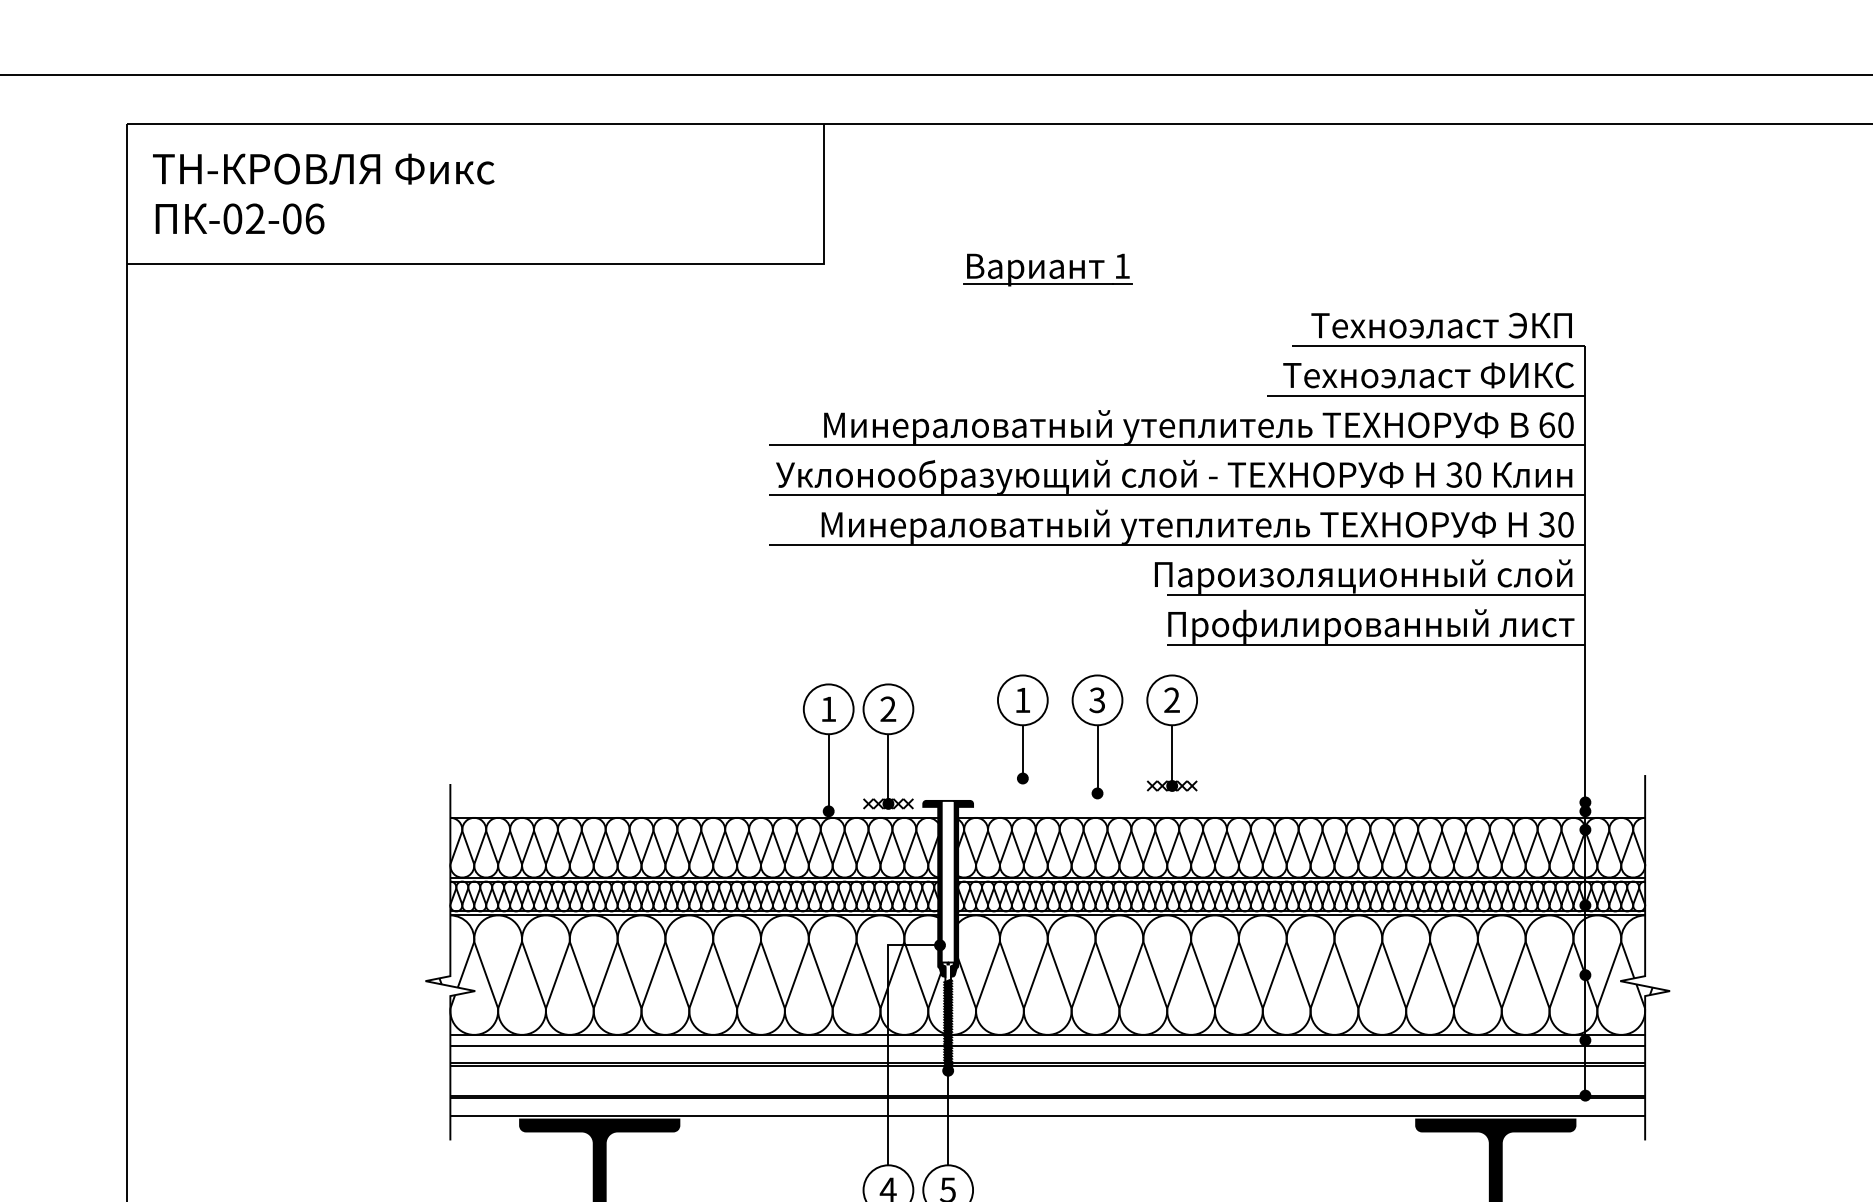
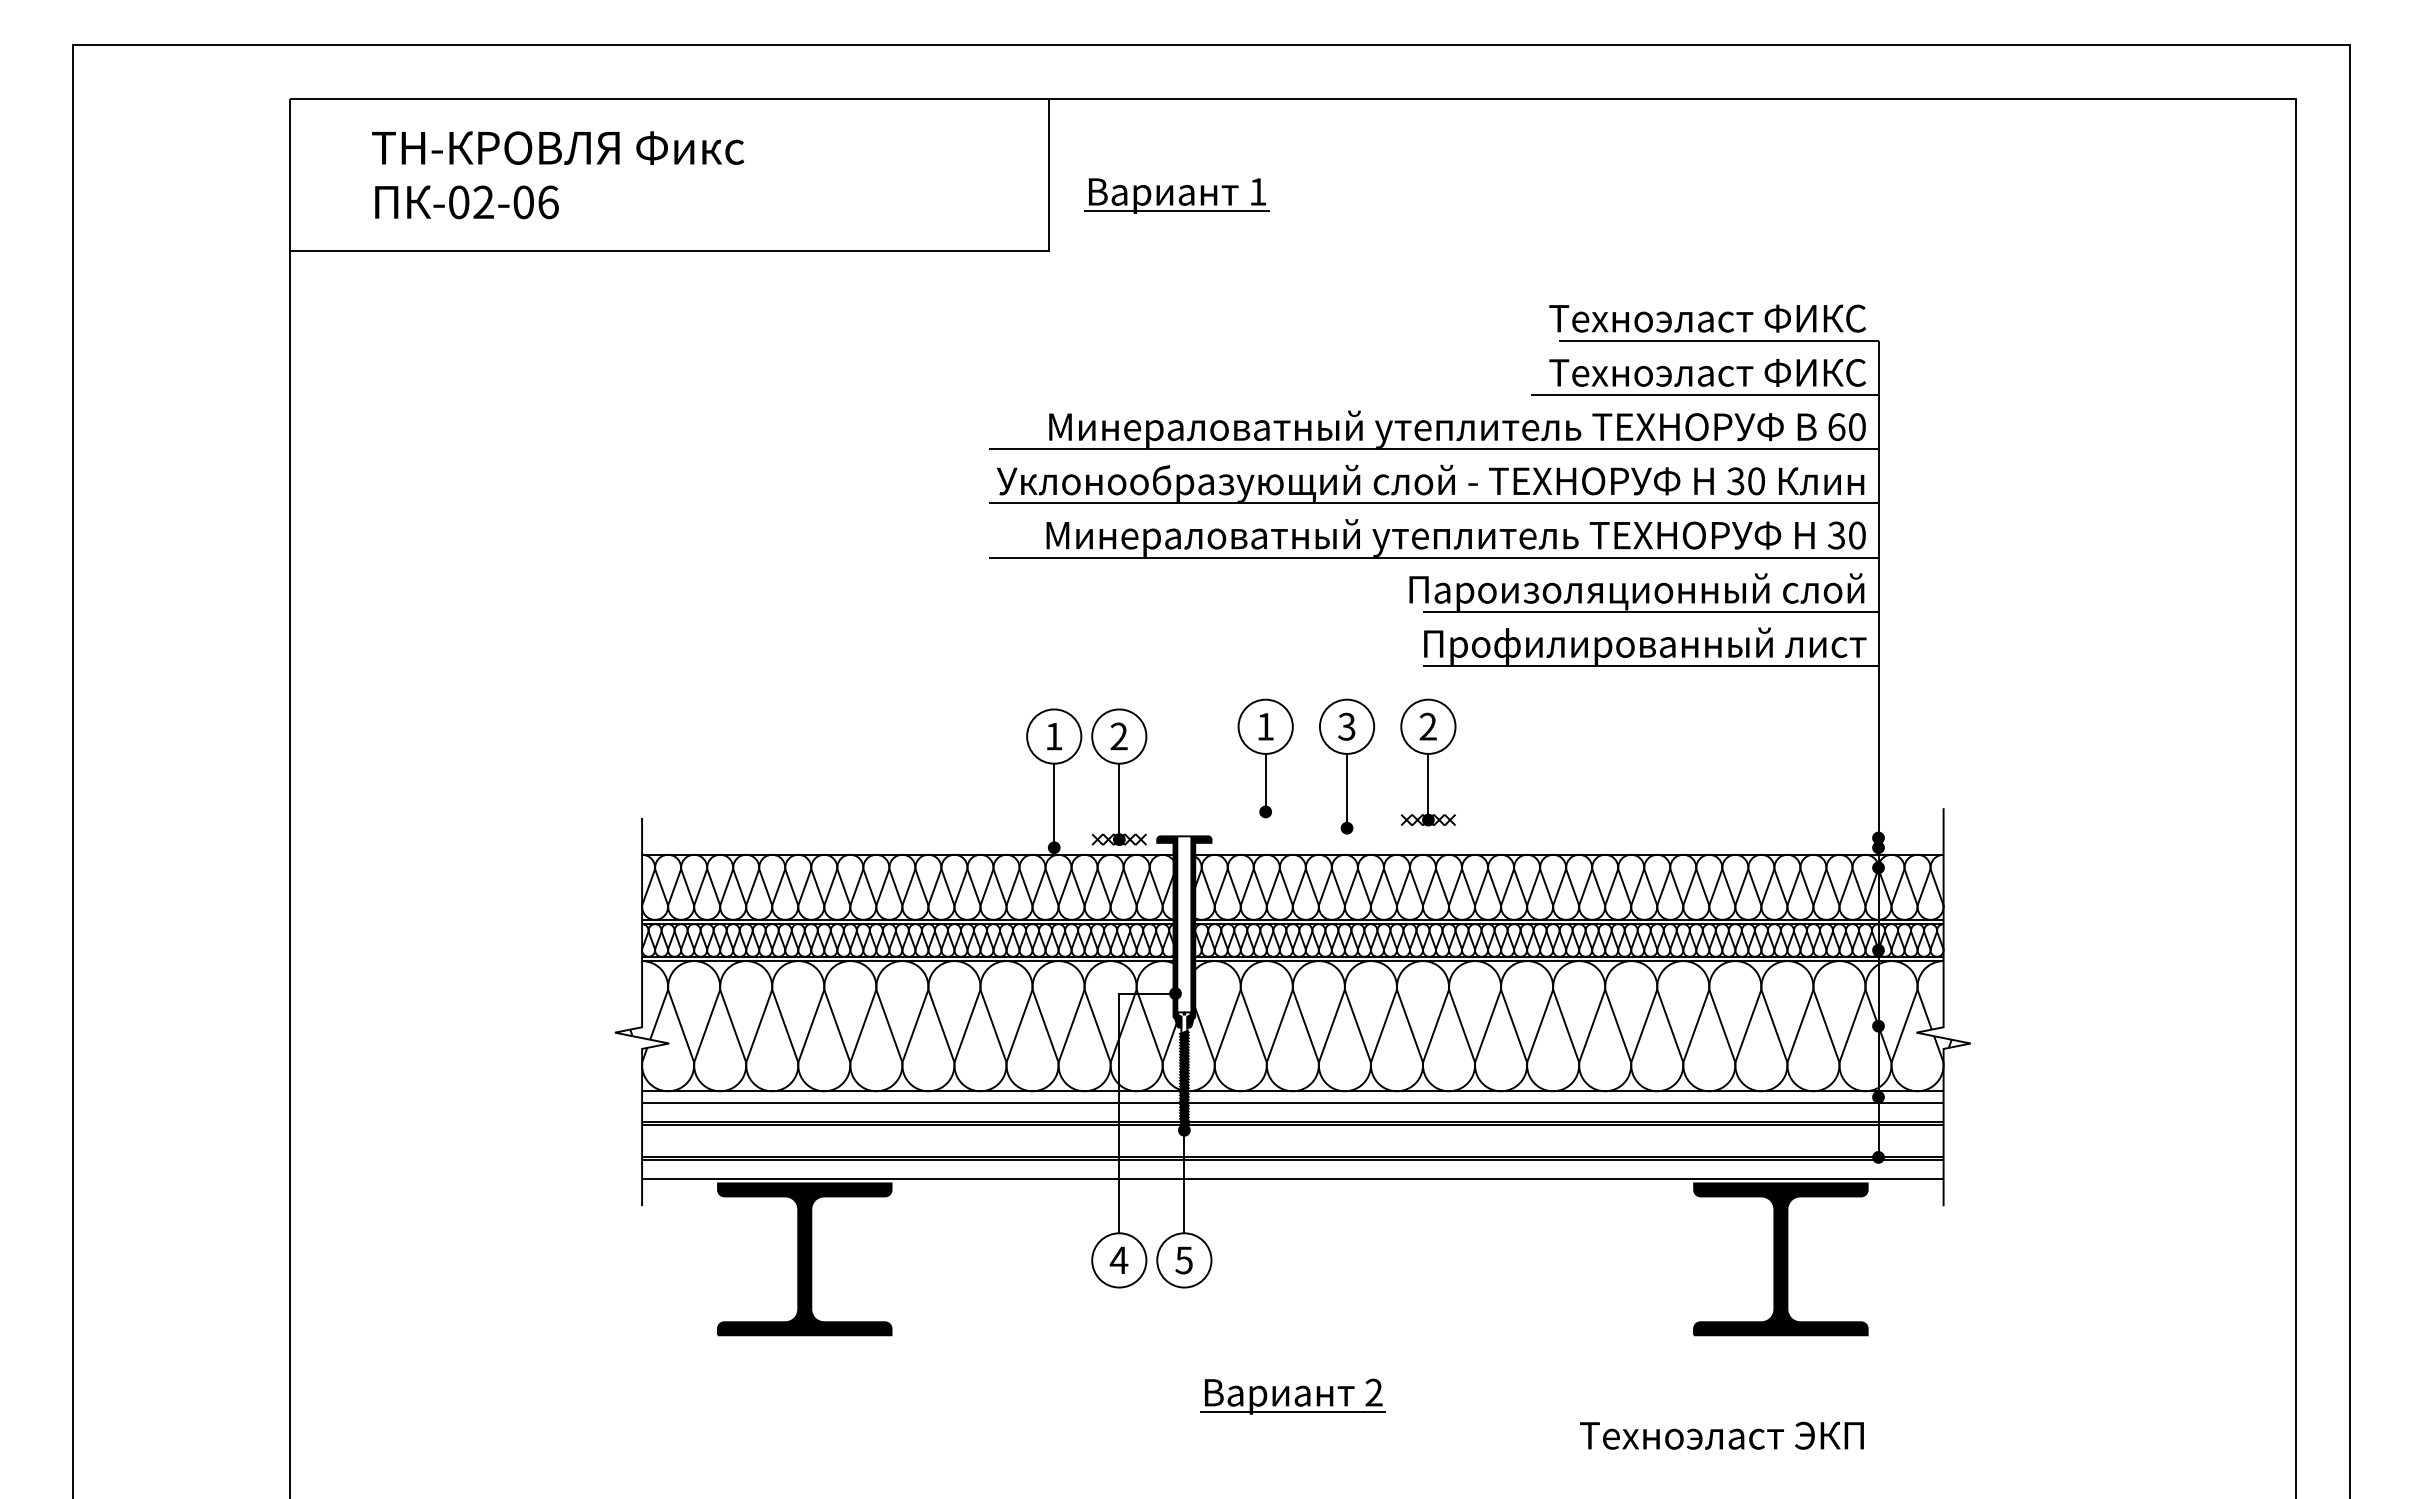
text: (324, 194) -> (558, 175), moved
part: (1047, 269) -> (1176, 195), moved
text: (1428, 325) -> (1707, 318), Техноэласт ЭКП -> Техноэласт ФИКС

